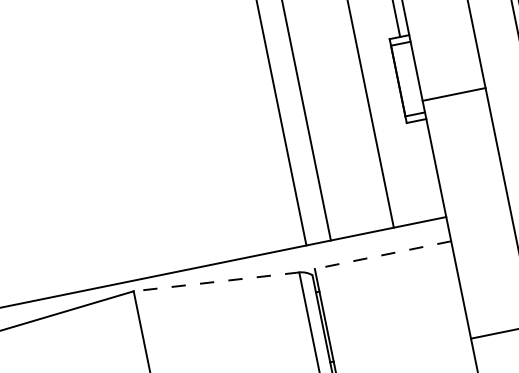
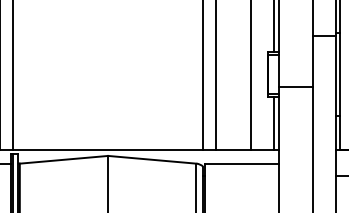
line: (427, 169) -> (274, 123), added
line: (382, 255) -> (241, 163), dashed -> solid
line: (214, 281) -> (151, 159), dashed -> solid

